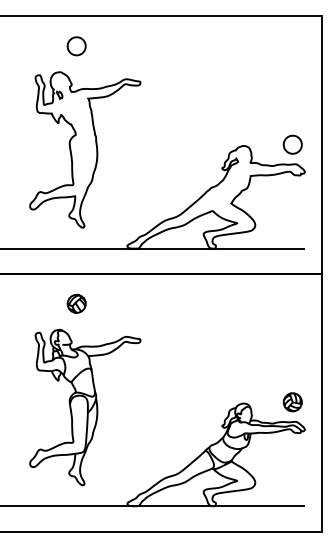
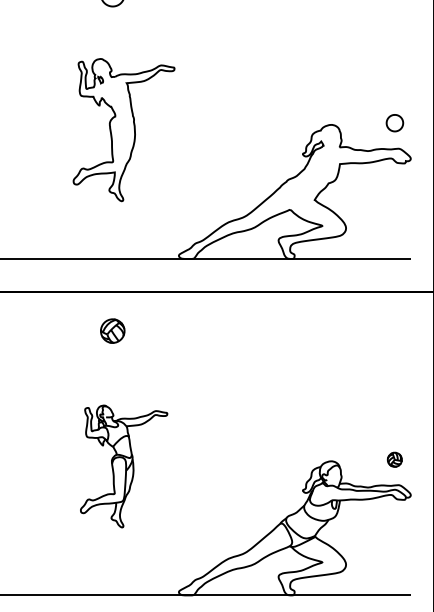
part: (292, 144) -> (394, 122), size x0.7
part: (85, 149) -> (124, 129), size x0.7
part: (292, 402) -> (394, 459), size x0.6
part: (85, 407) -> (124, 466), size x0.6

